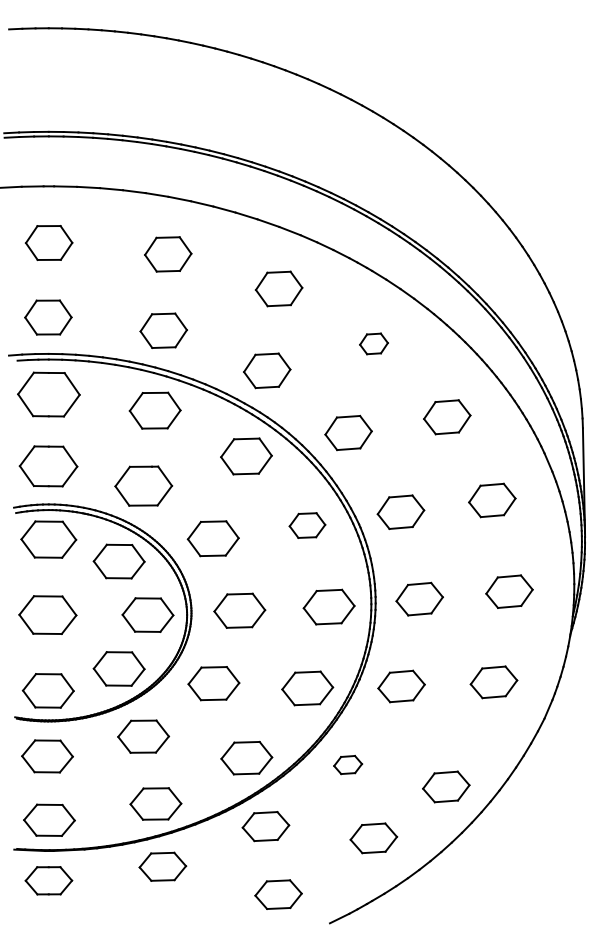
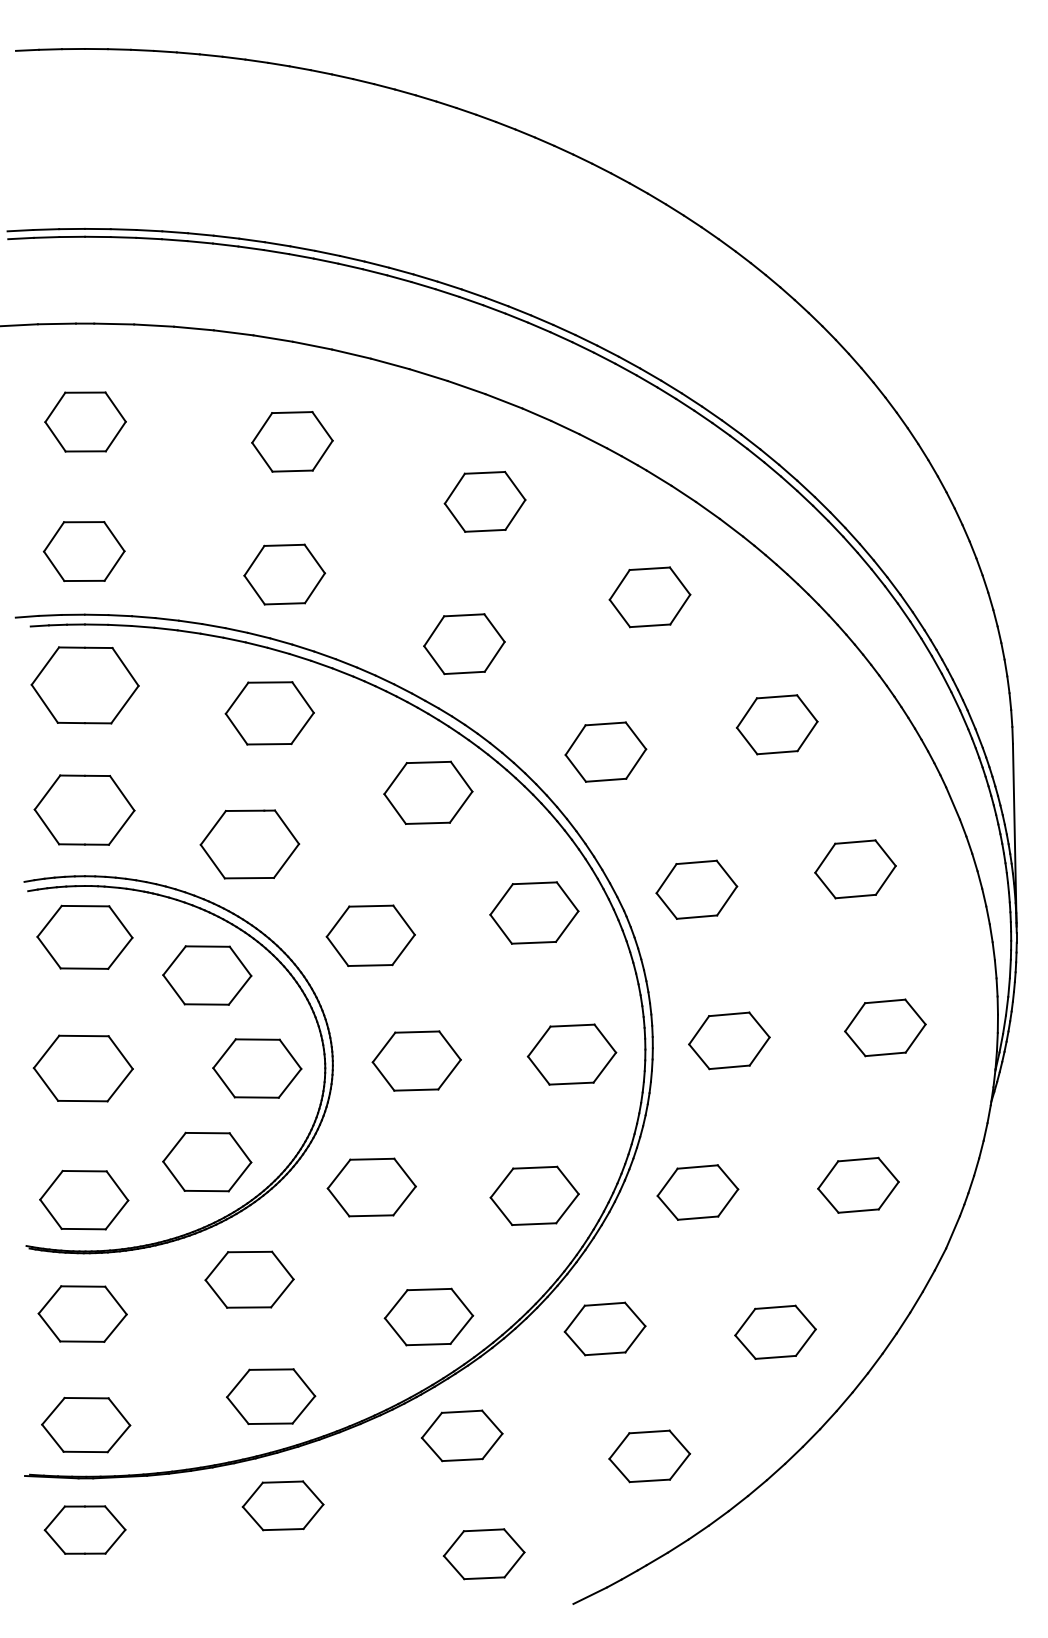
part: (373, 343) -> (649, 596), size x1.67
part: (307, 525) -> (534, 912), size x1.43
part: (347, 764) -> (603, 1328), size x1.67
part: (446, 786) -> (775, 1331), moved

